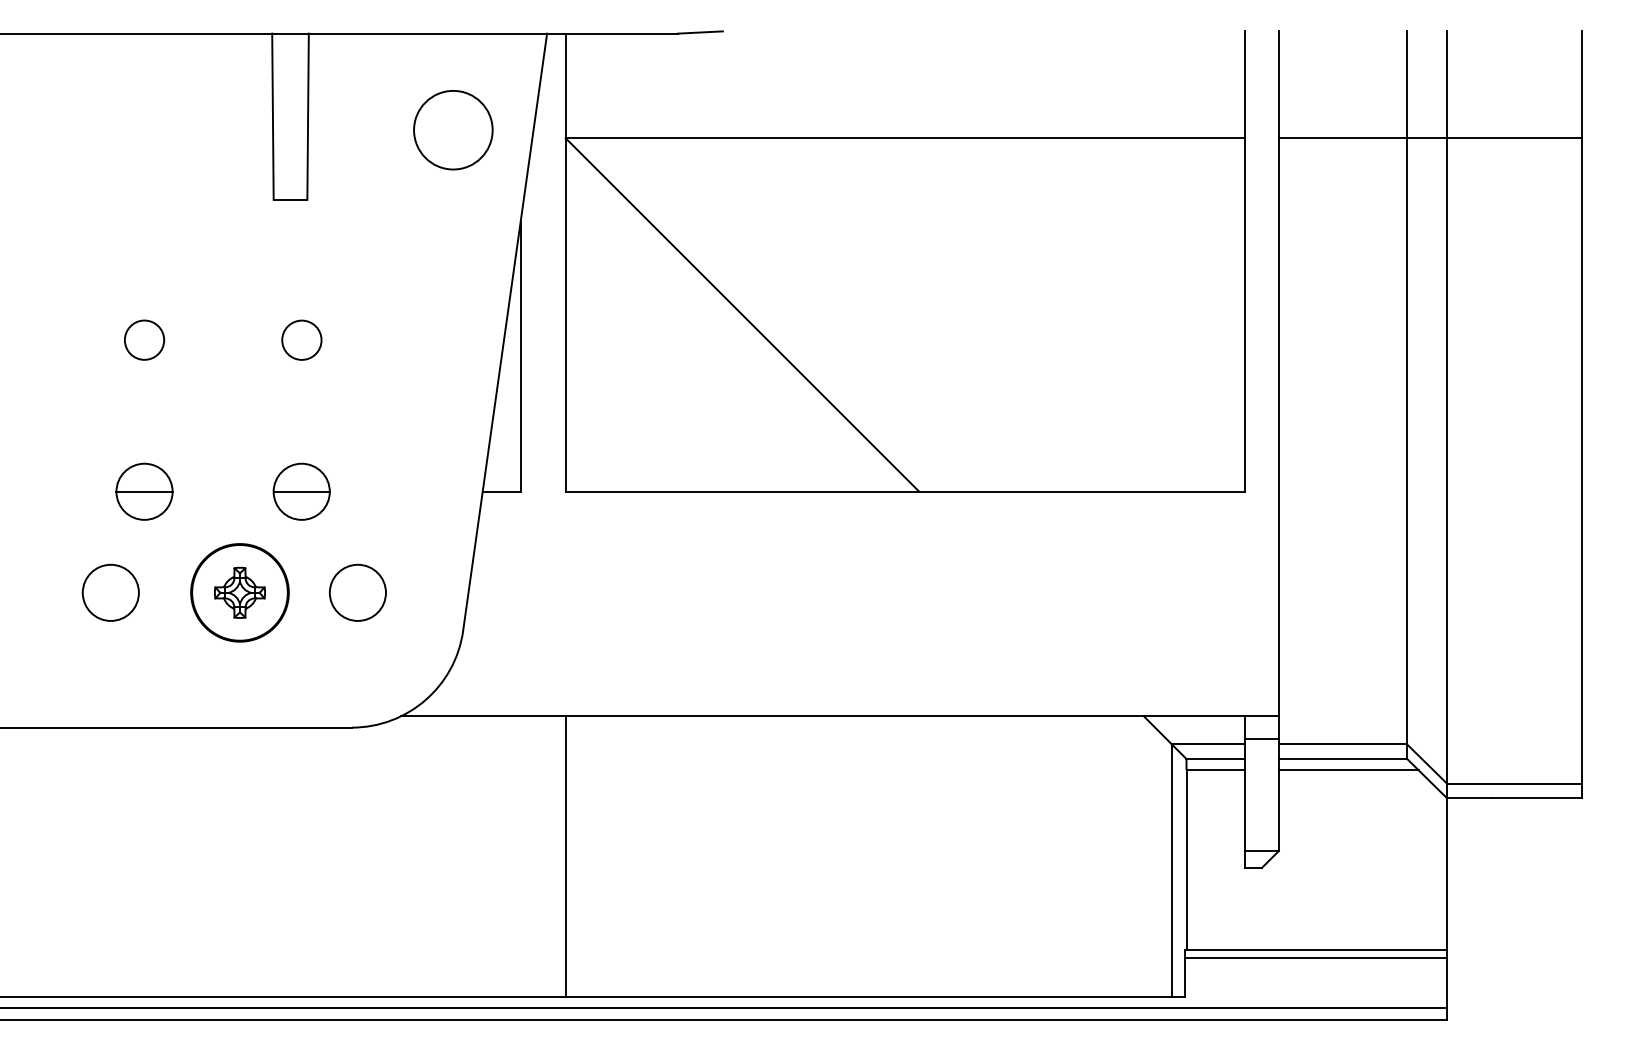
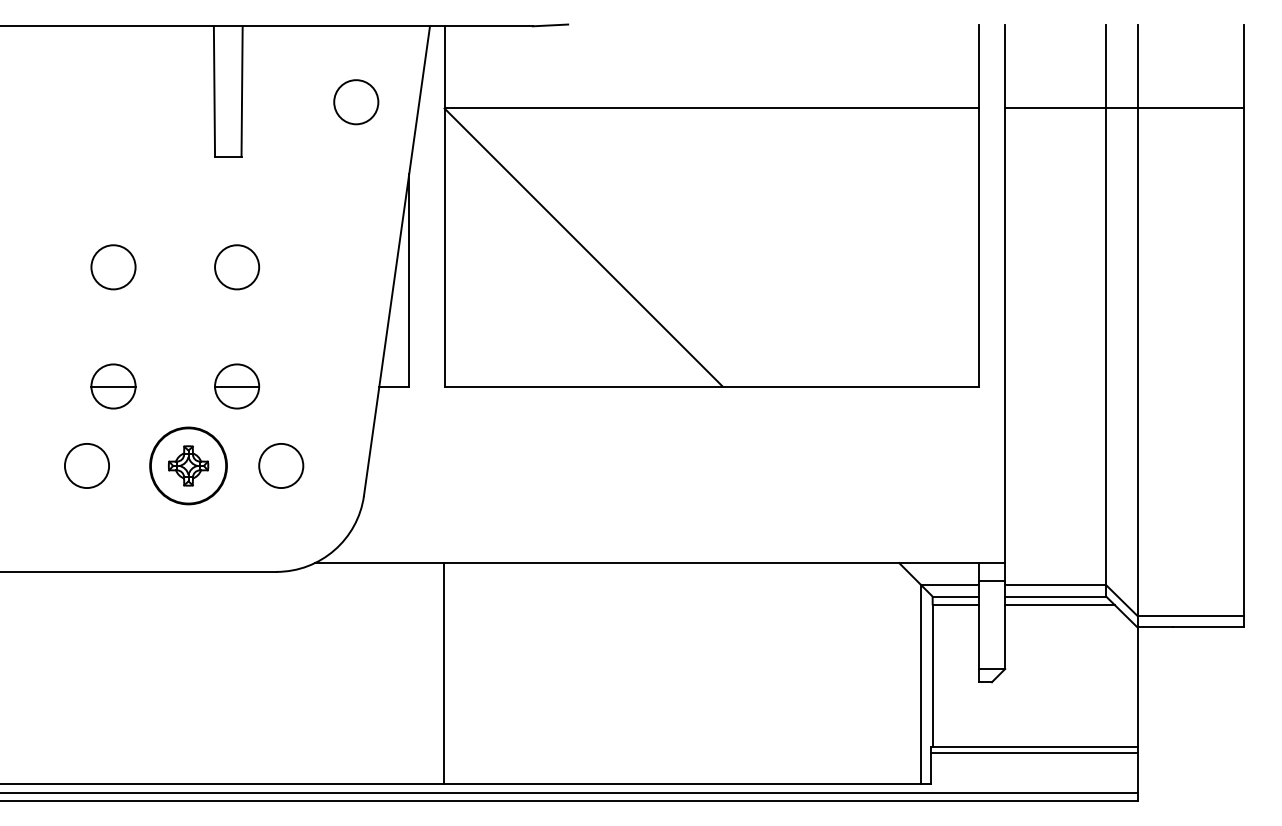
circle: (453, 130) -> (356, 102), size x0.71
circle: (144, 340) -> (113, 267), size x1.43
circle: (302, 340) -> (237, 267), size x1.43

